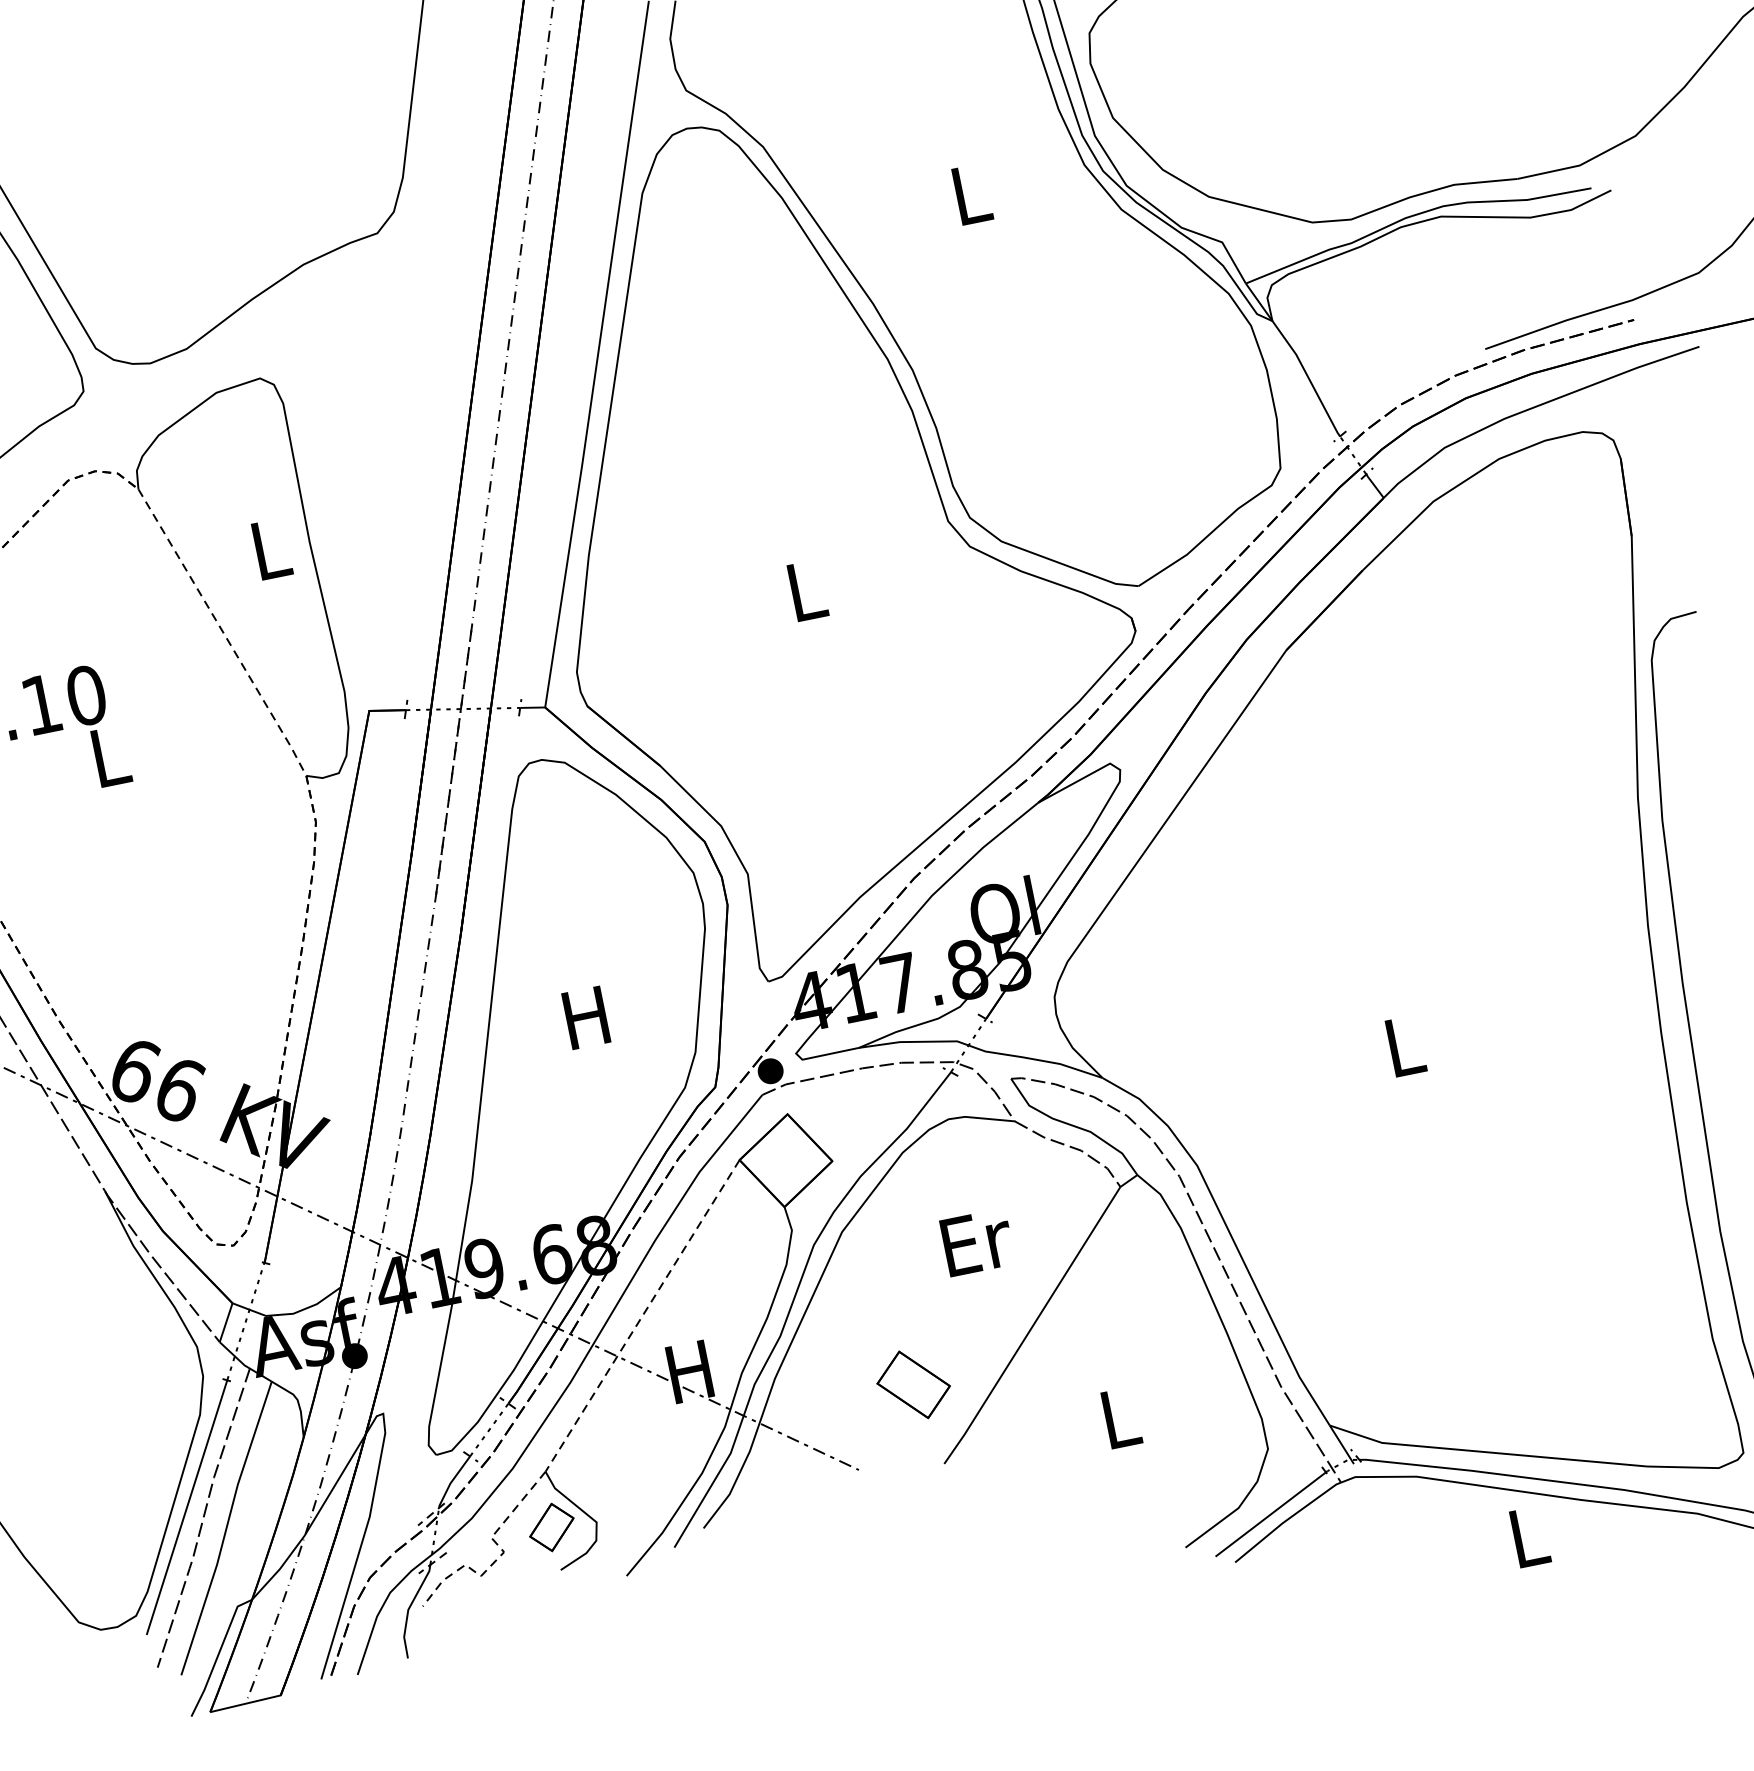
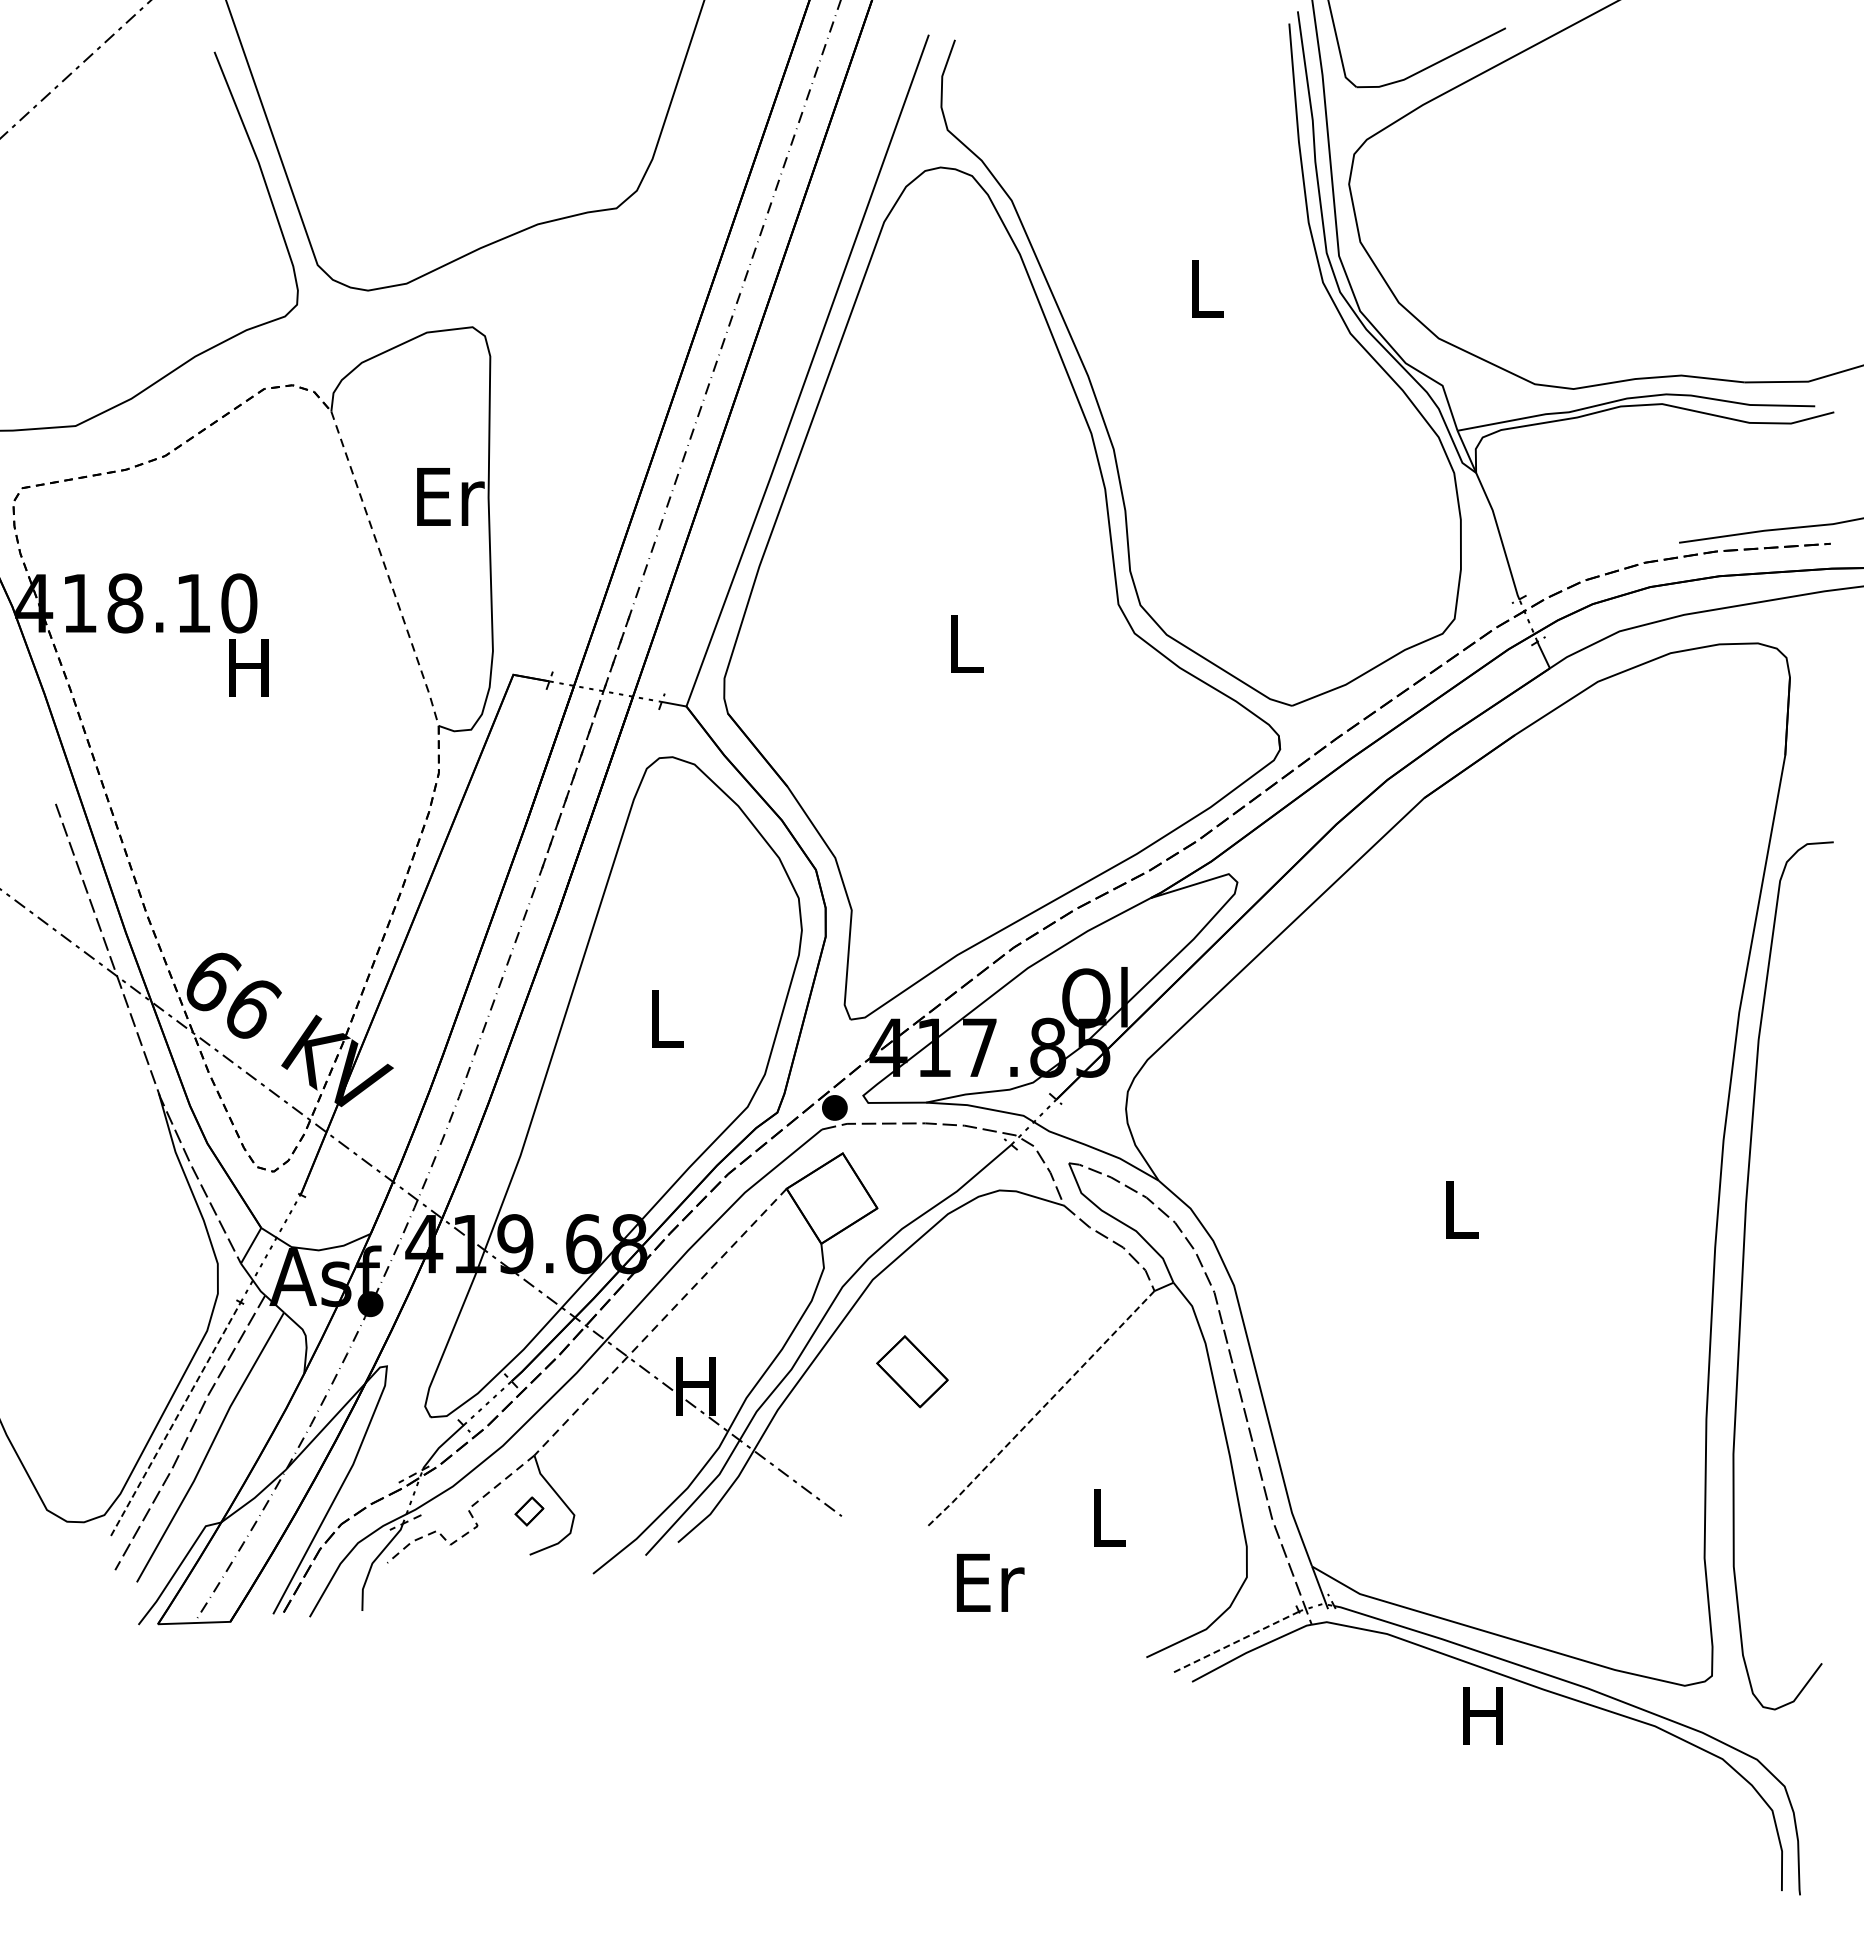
text: (272, 548) -> (450, 496), L -> Er
text: (108, 756) -> (248, 667), L -> H
text: (585, 1017) -> (664, 1018), H -> L
text: (977, 1242) -> (990, 1582), moved
line: (1032, 1326) -> (1040, 1410), solid -> dashed
part: (913, 1384) -> (912, 1371), moved
line: (186, 1508) -> (175, 1419), solid -> dashed
line: (1270, 1514) -> (1236, 1641), solid -> dashed
part: (551, 1527) -> (529, 1511), size x0.6
text: (1526, 1537) -> (1482, 1715), L -> H

